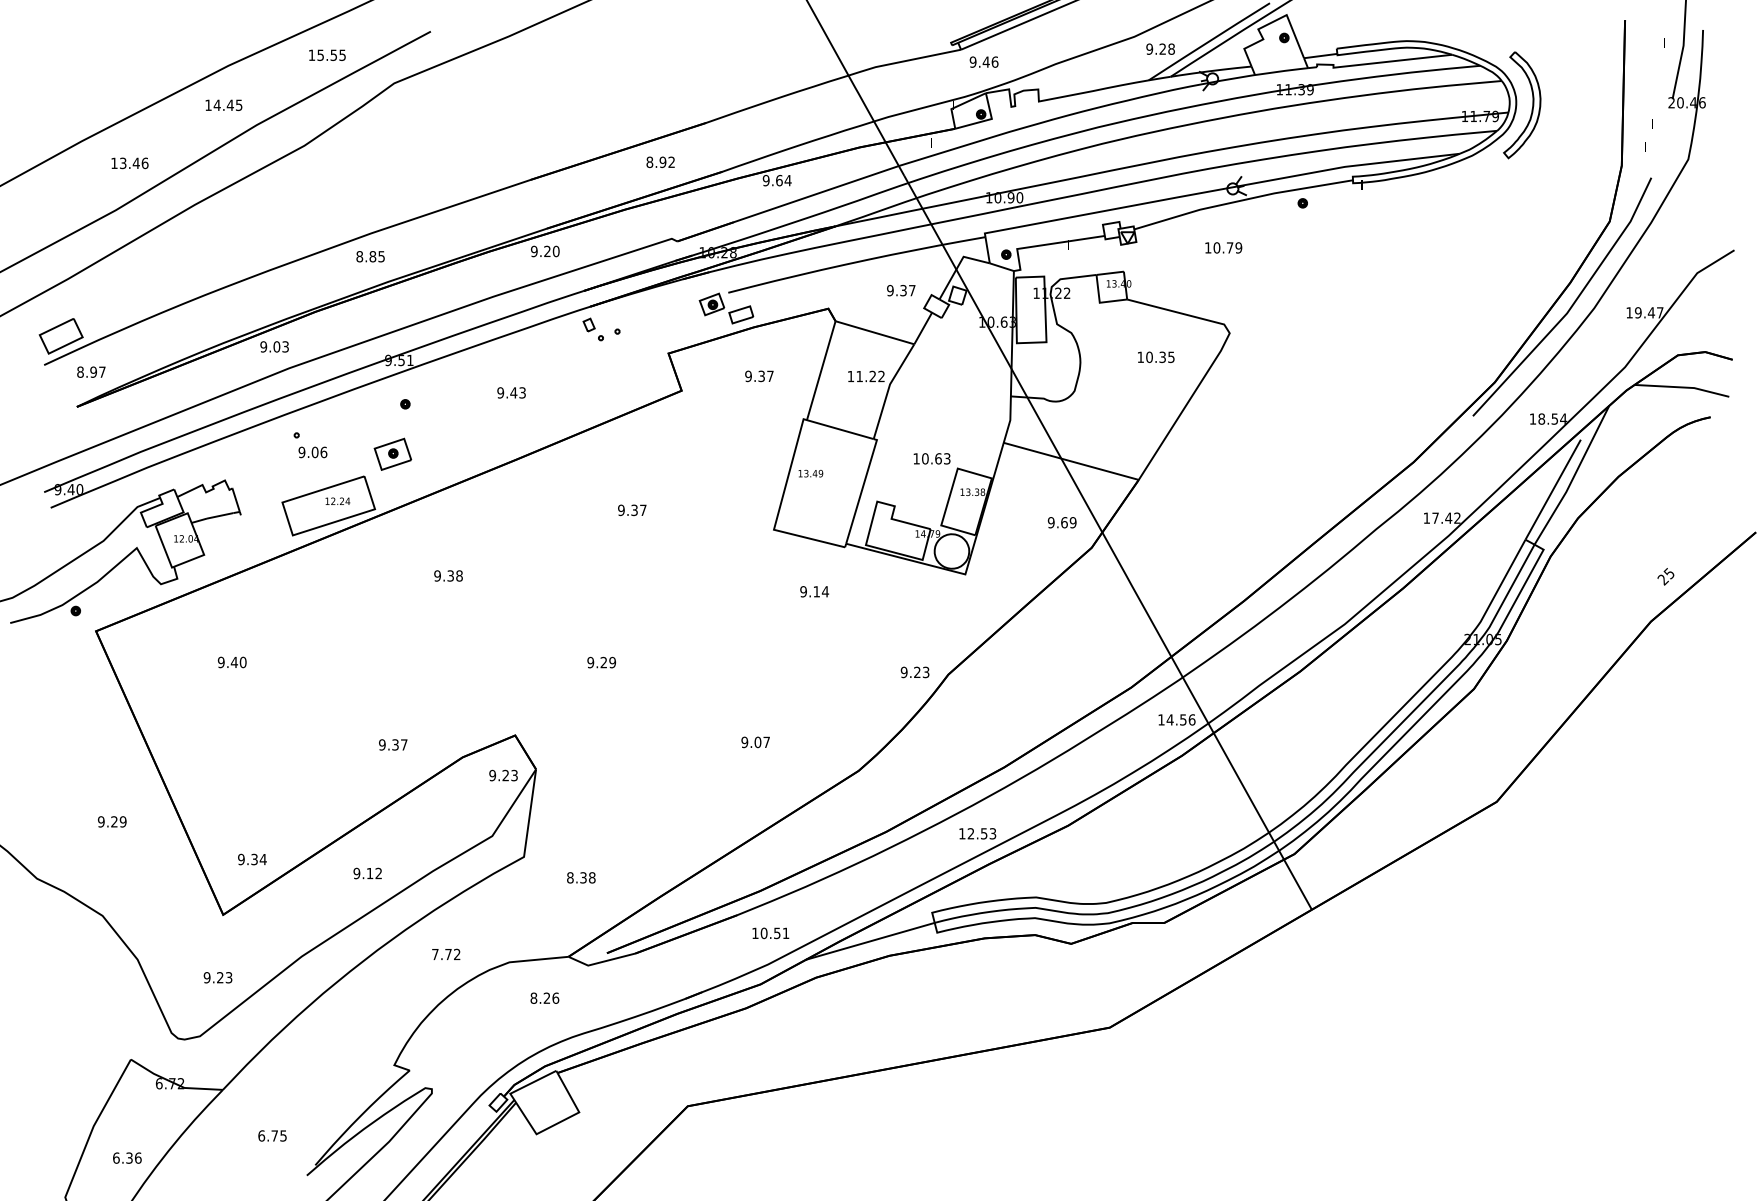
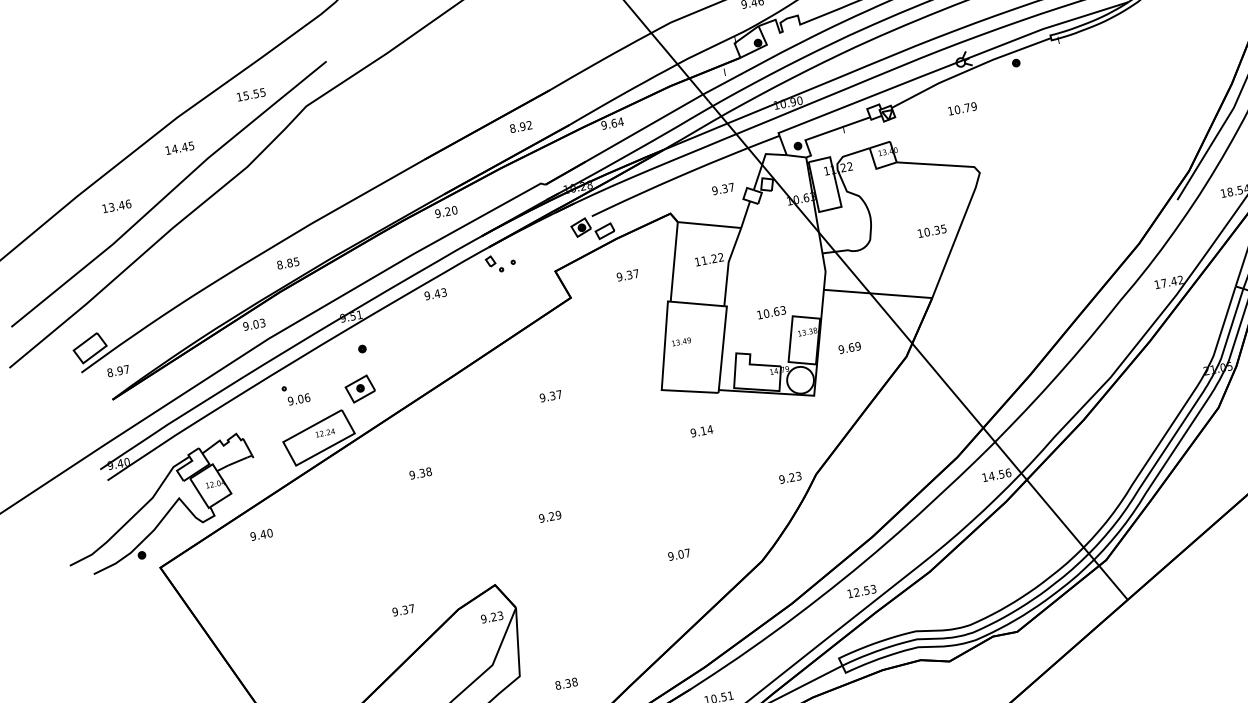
text: (370, 256) -> (288, 263), moved
text: (1156, 356) -> (932, 230), moved
text: (511, 392) -> (435, 293), moved
text: (1061, 522) -> (849, 347), moved
text: (231, 662) -> (261, 534), moved

